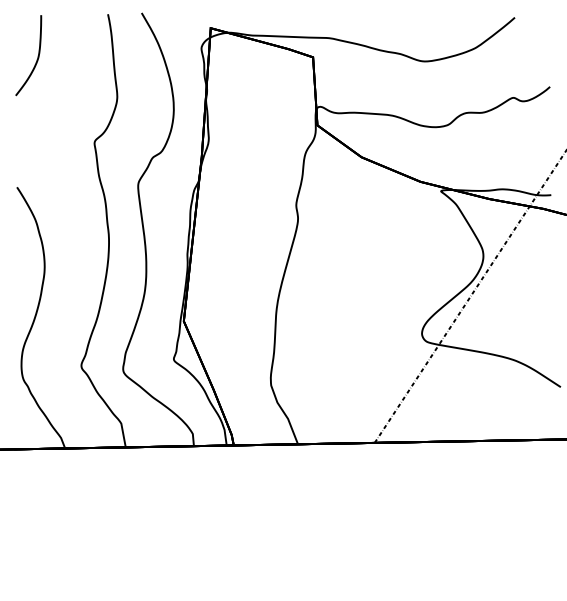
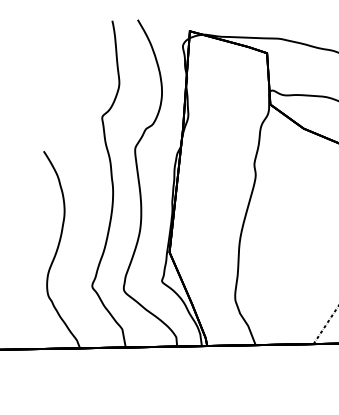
curve: (36, 59) -> (58, 54), removed

